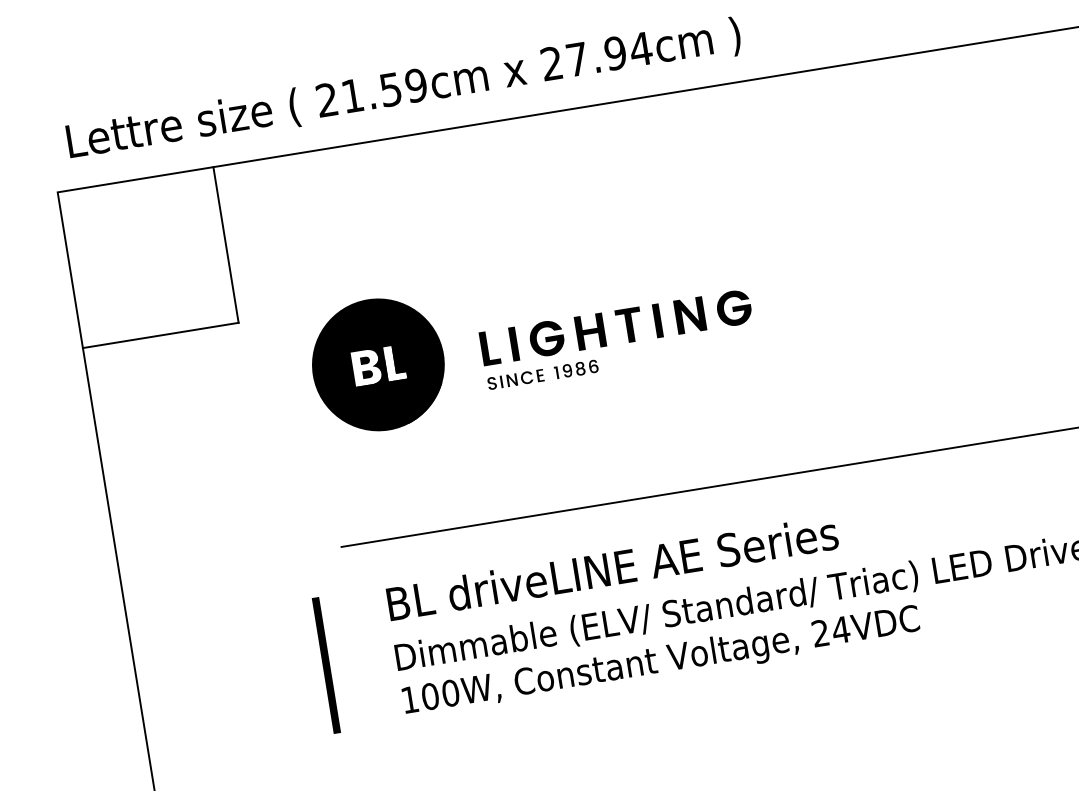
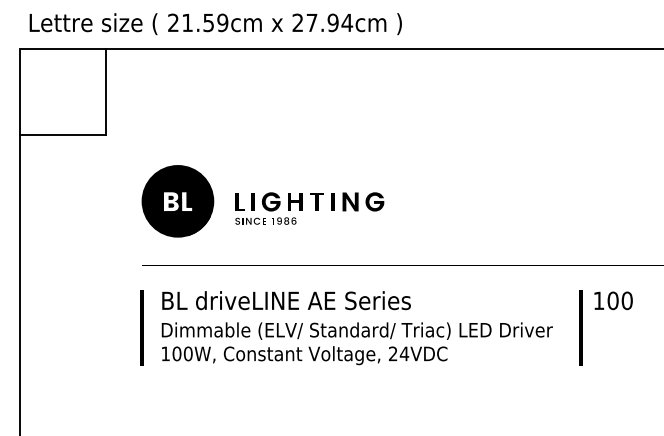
part: (531, 340) -> (262, 201), moved
line: (326, 664) -> (141, 327), moved

